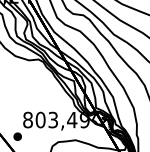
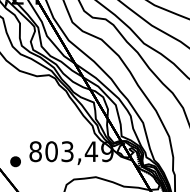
part: (17, 136) -> (15, 161), moved

